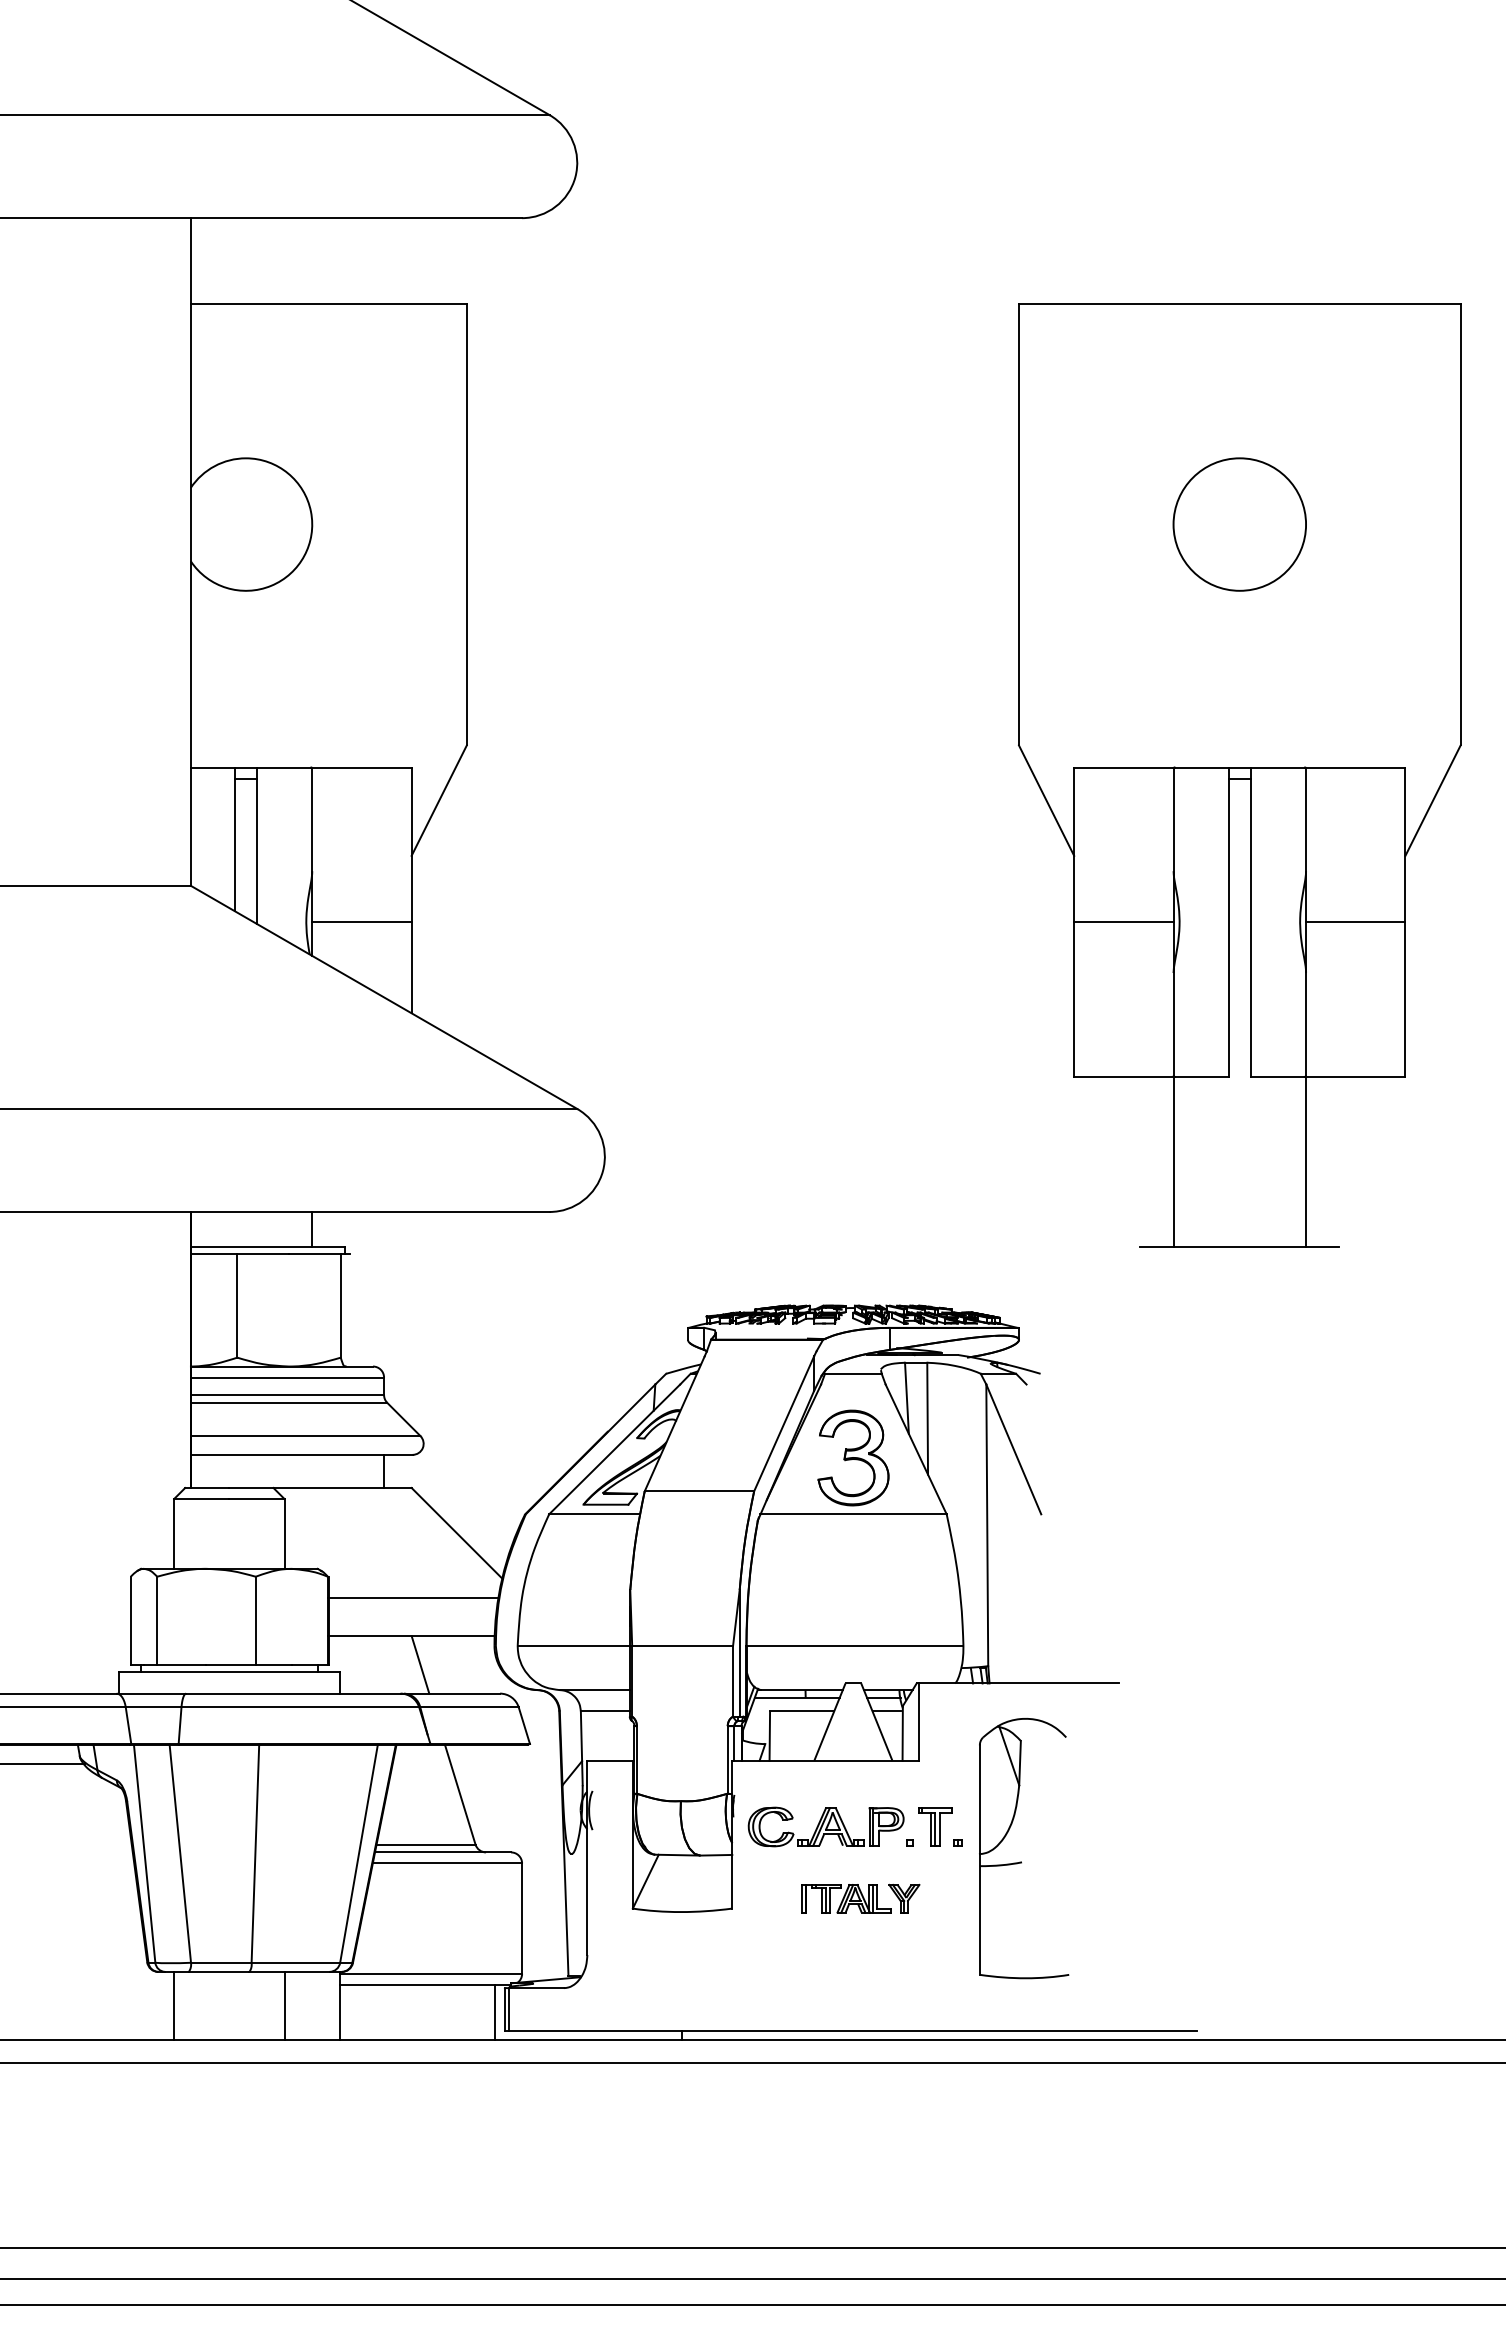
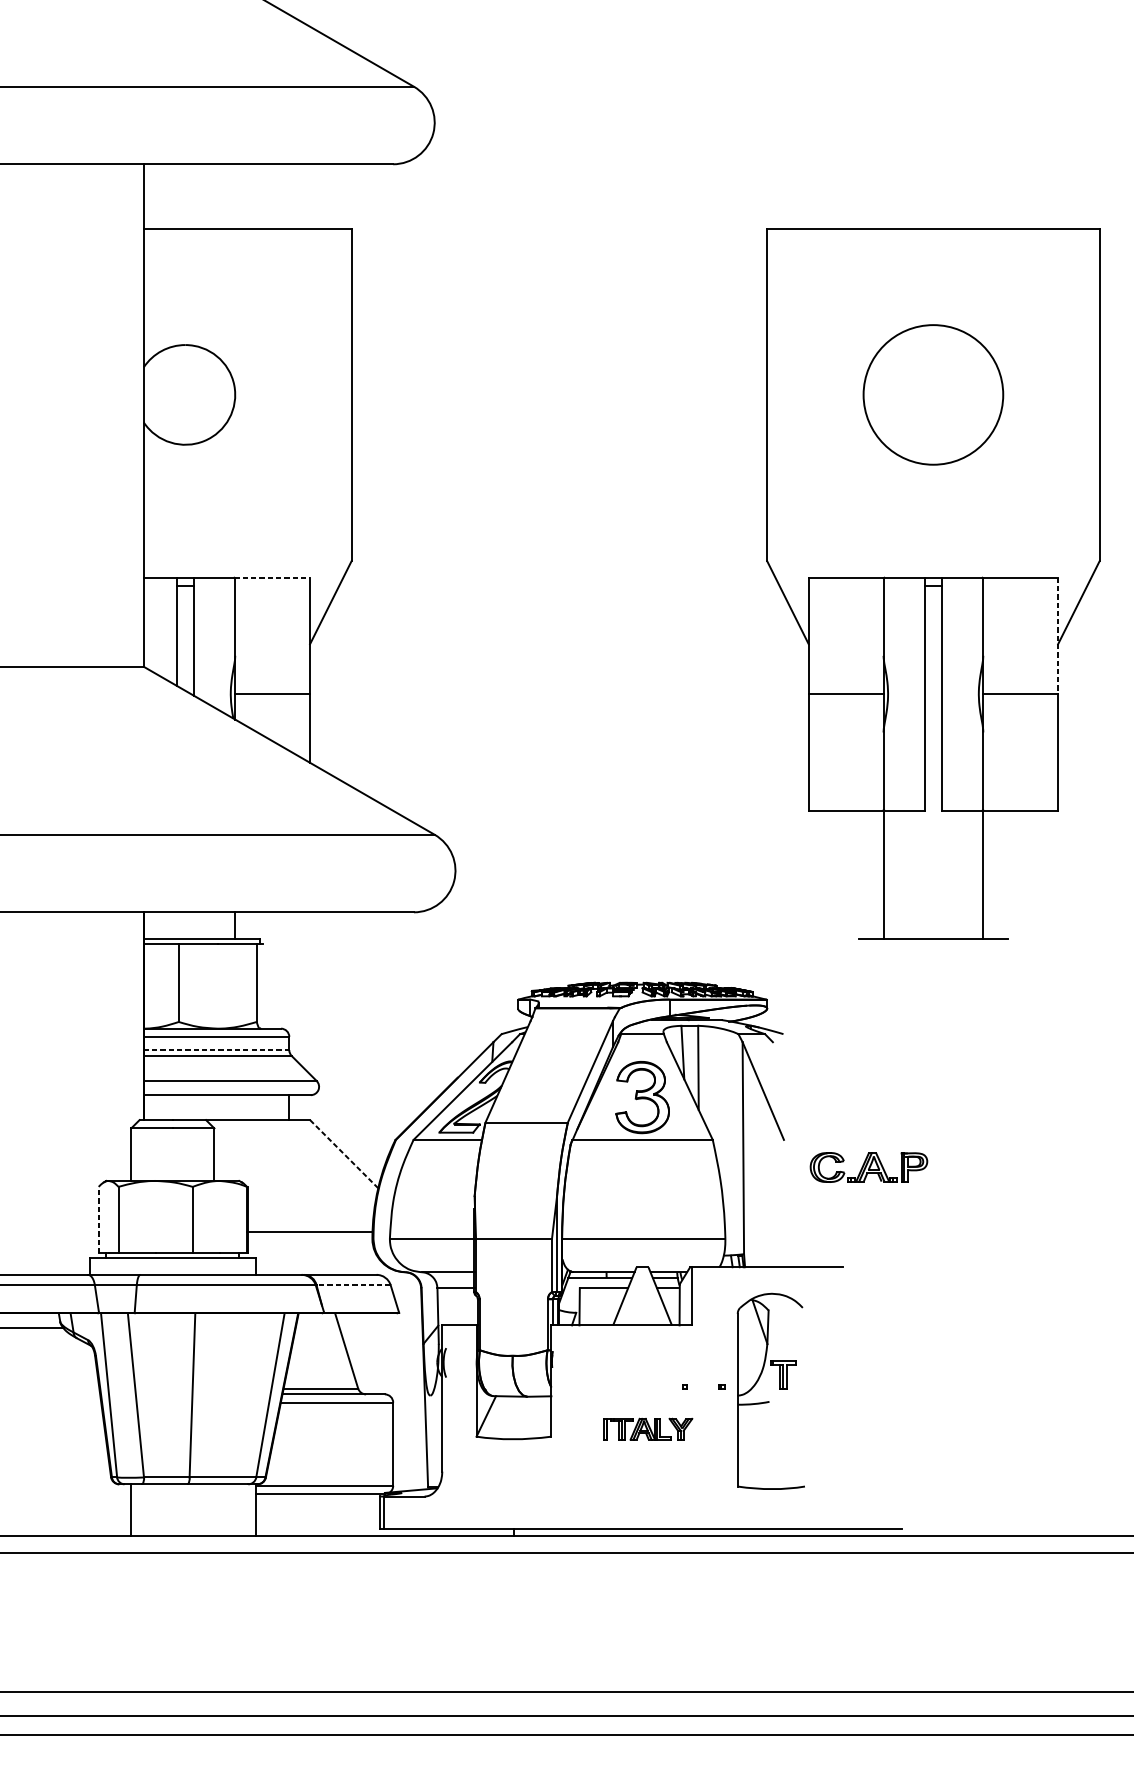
circle: (1239, 524) -> (933, 394), size x1.4
line: (361, 767) -> (272, 577), solid -> dashed
line: (1405, 845) -> (1058, 636), solid -> dashed
line: (287, 1395) -> (216, 1050), solid -> dashed
line: (456, 1532) -> (343, 1153), solid -> dashed
line: (412, 1598) -> (310, 1203), removed
line: (130, 1620) -> (98, 1219), solid -> dashed
line: (420, 1664) -> (316, 1252), removed
line: (469, 1707) -> (353, 1285), solid -> dashed
part: (825, 1826) -> (868, 1167), moved
part: (935, 1826) -> (783, 1374), moved
line: (284, 2005) -> (214, 1509), removed
line: (494, 2012) -> (372, 1514), removed

